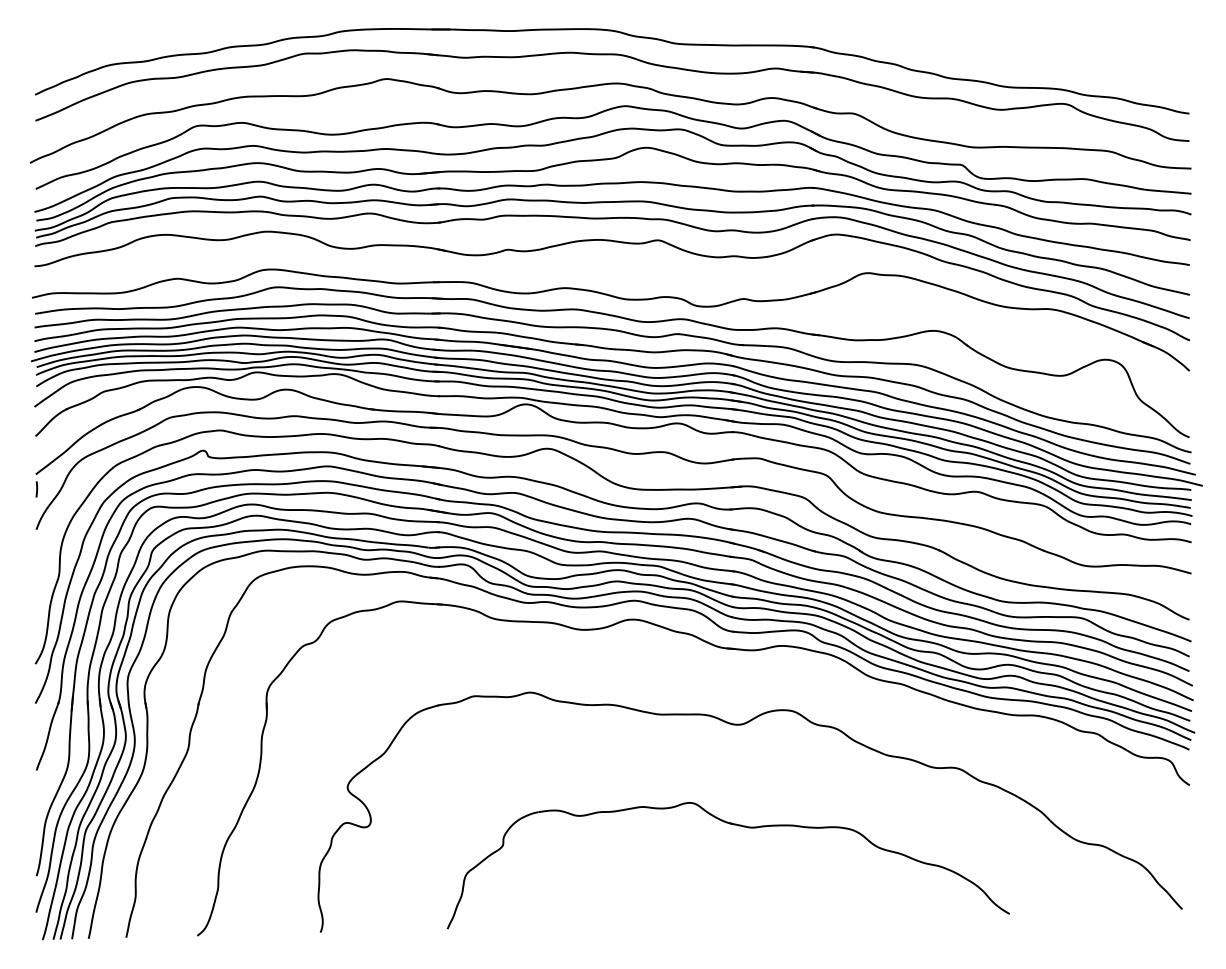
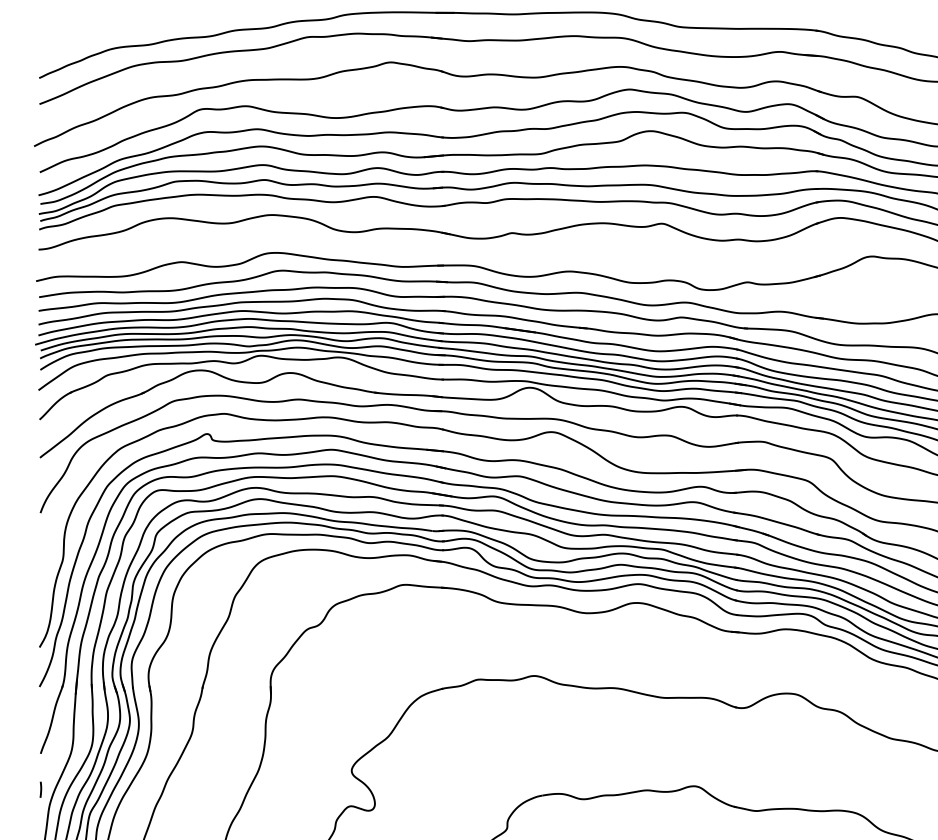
curve: (36, 489) -> (40, 789), moved

